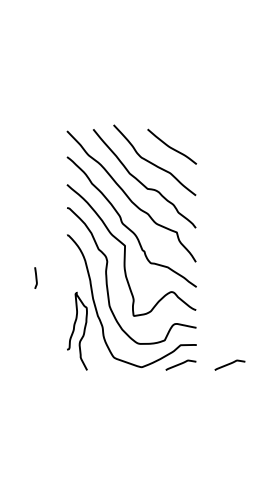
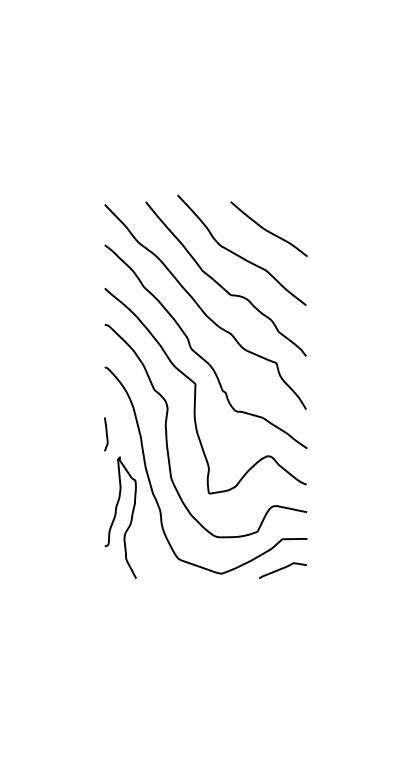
line: (35, 277) -> (105, 433), moved
curve: (229, 364) -> (358, 569), removed

